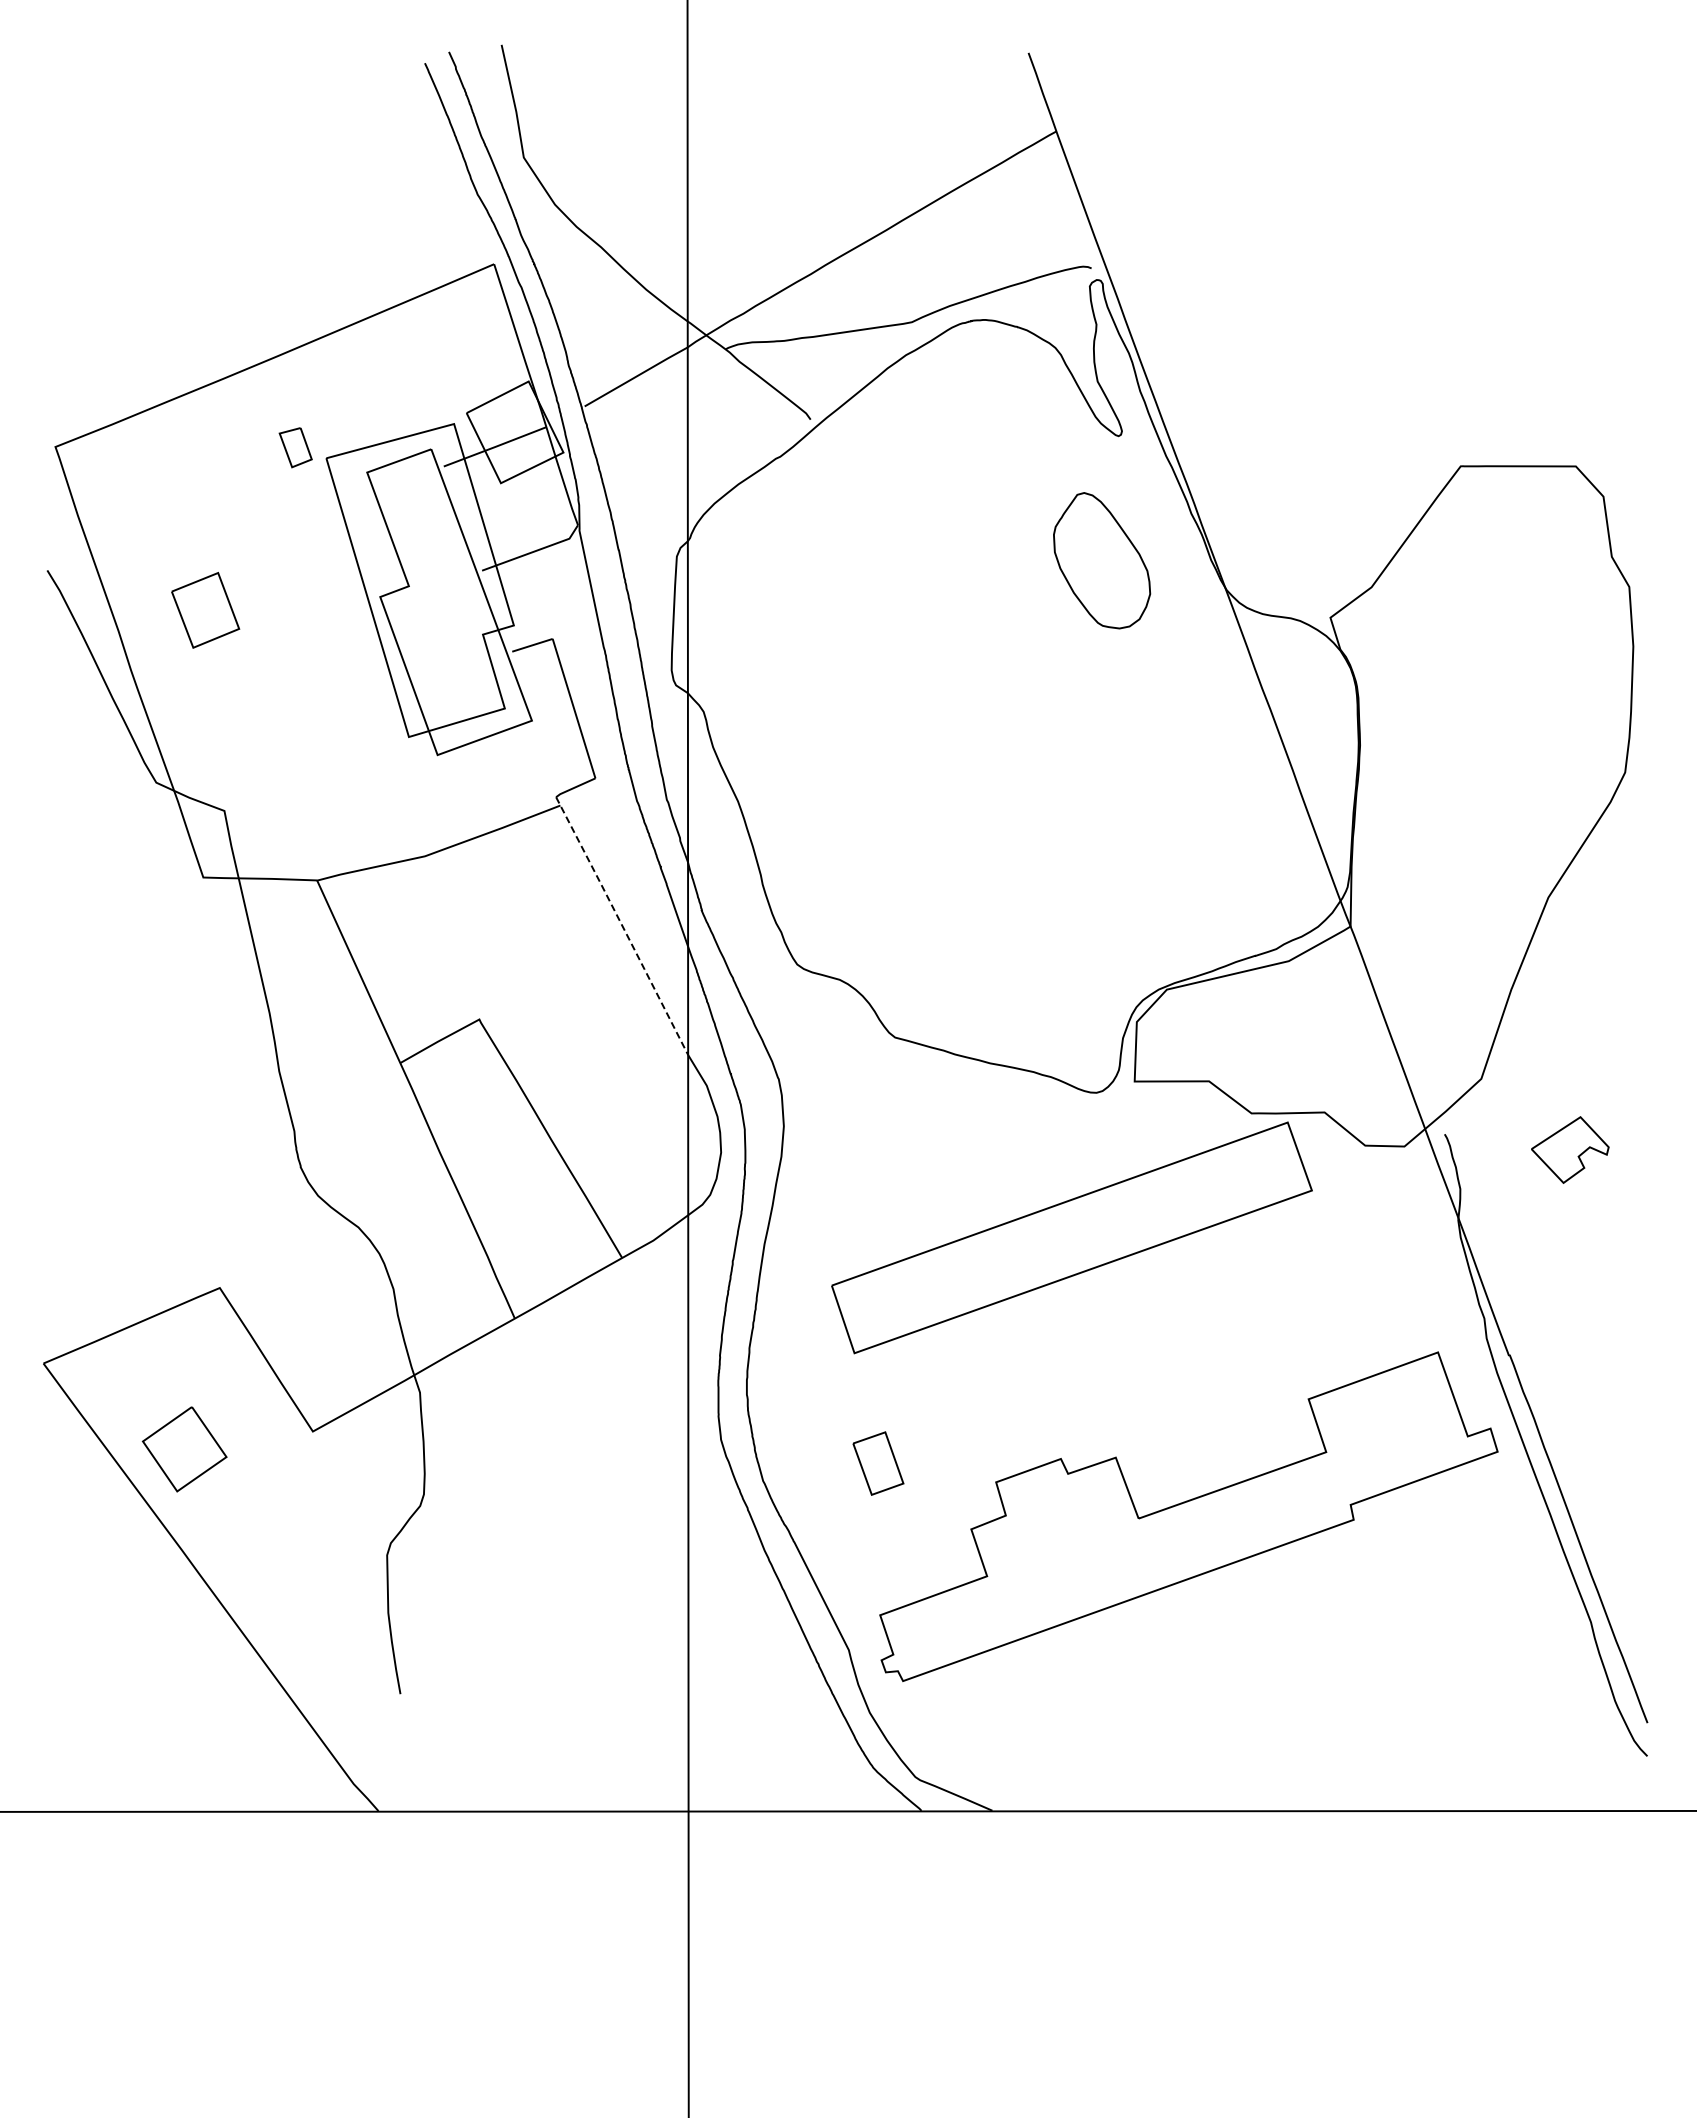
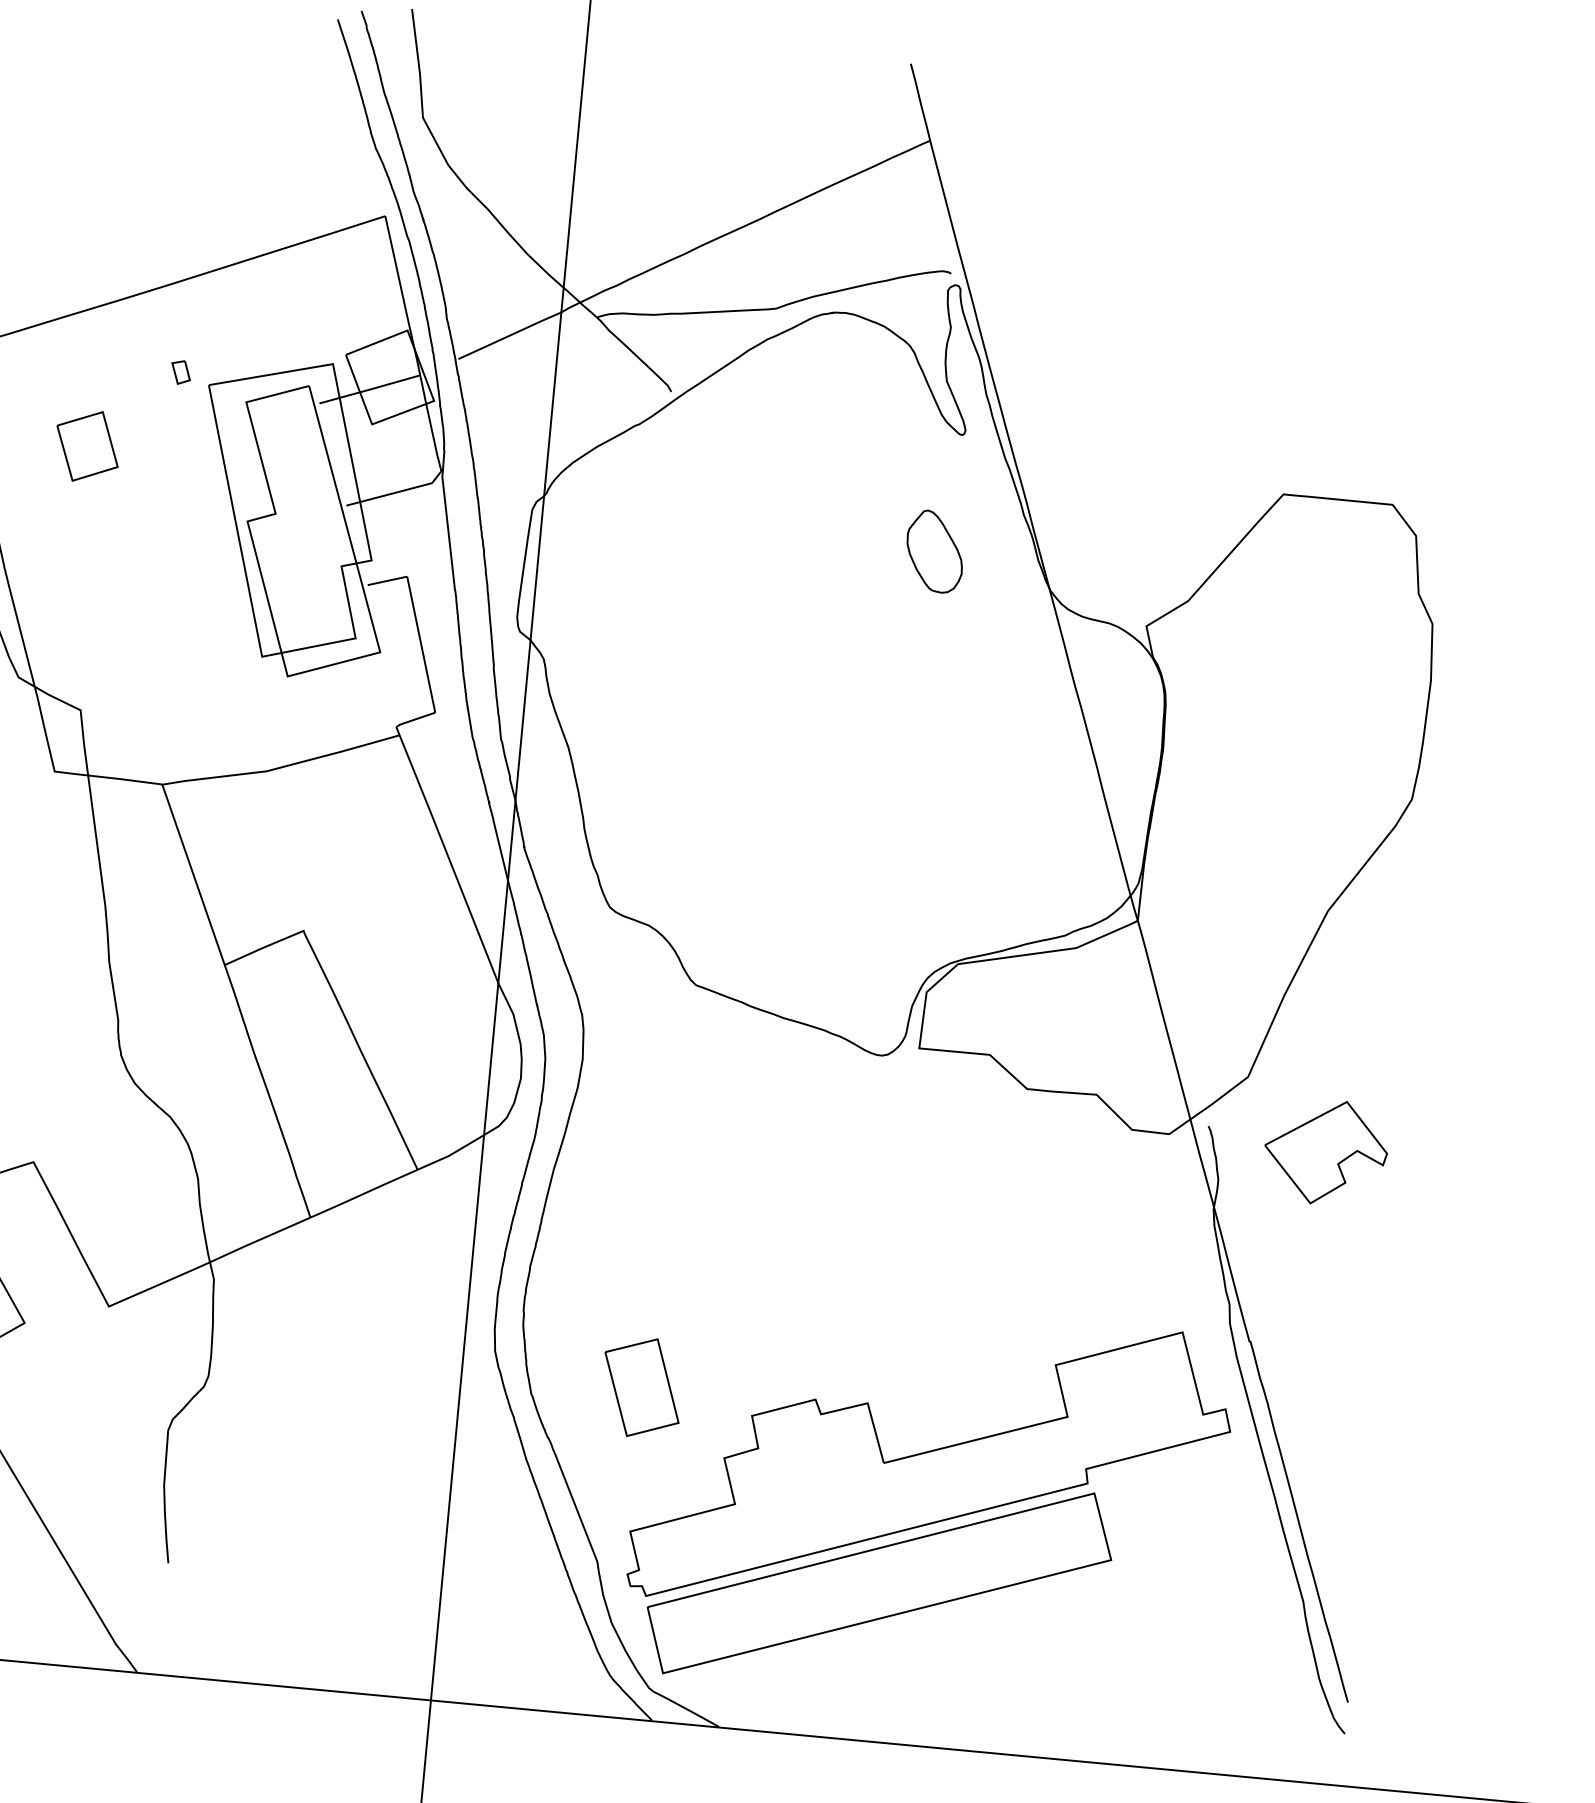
part: (296, 447) -> (181, 372), size x0.62
part: (1101, 560) -> (934, 551), size x0.62
part: (205, 610) -> (87, 446), moved
line: (622, 926) -> (447, 855), dashed -> solid
part: (1570, 1149) -> (1326, 1151), size x1.67
part: (1071, 1237) -> (879, 1583), moved
part: (878, 1463) -> (642, 1387), size x1.67

